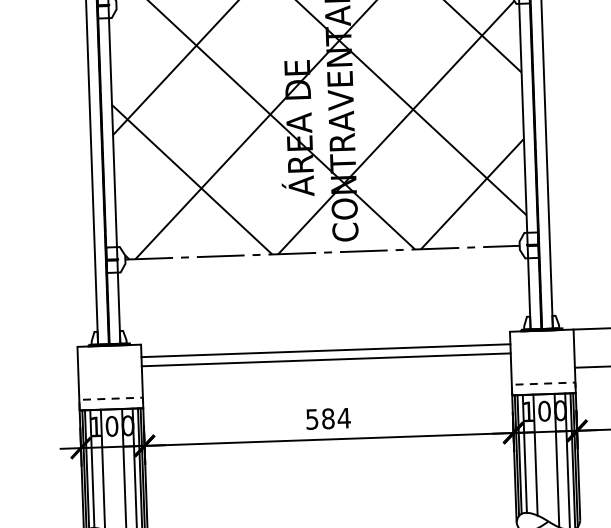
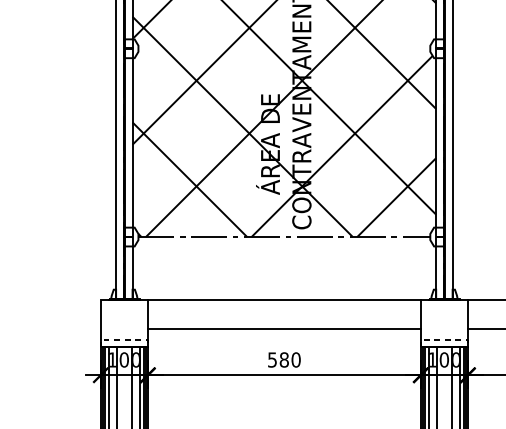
line: (324, 350) -> (283, 328), moved
line: (325, 360) -> (283, 300), moved
text: (343, 417) -> (295, 359), 584 -> 580

